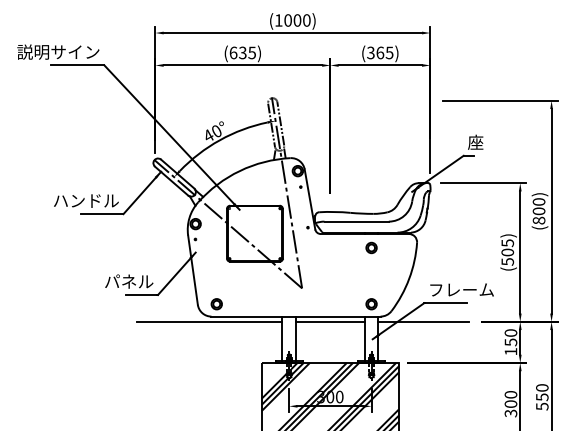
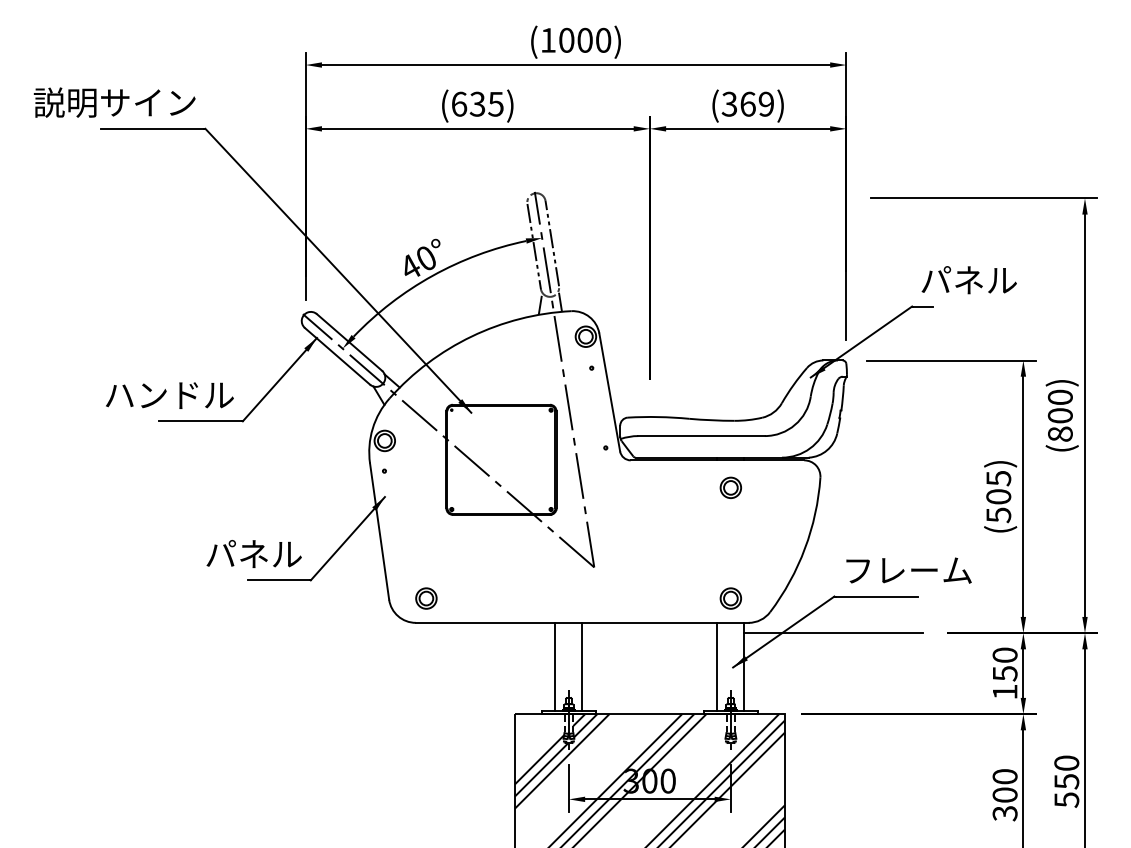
text: (389, 52) -> (766, 103), (365) -> (369)
text: (492, 141) -> (968, 278), 座 -> パネル
line: (209, 321) -> (412, 632), removed
line: (330, 321) -> (650, 632), removed

